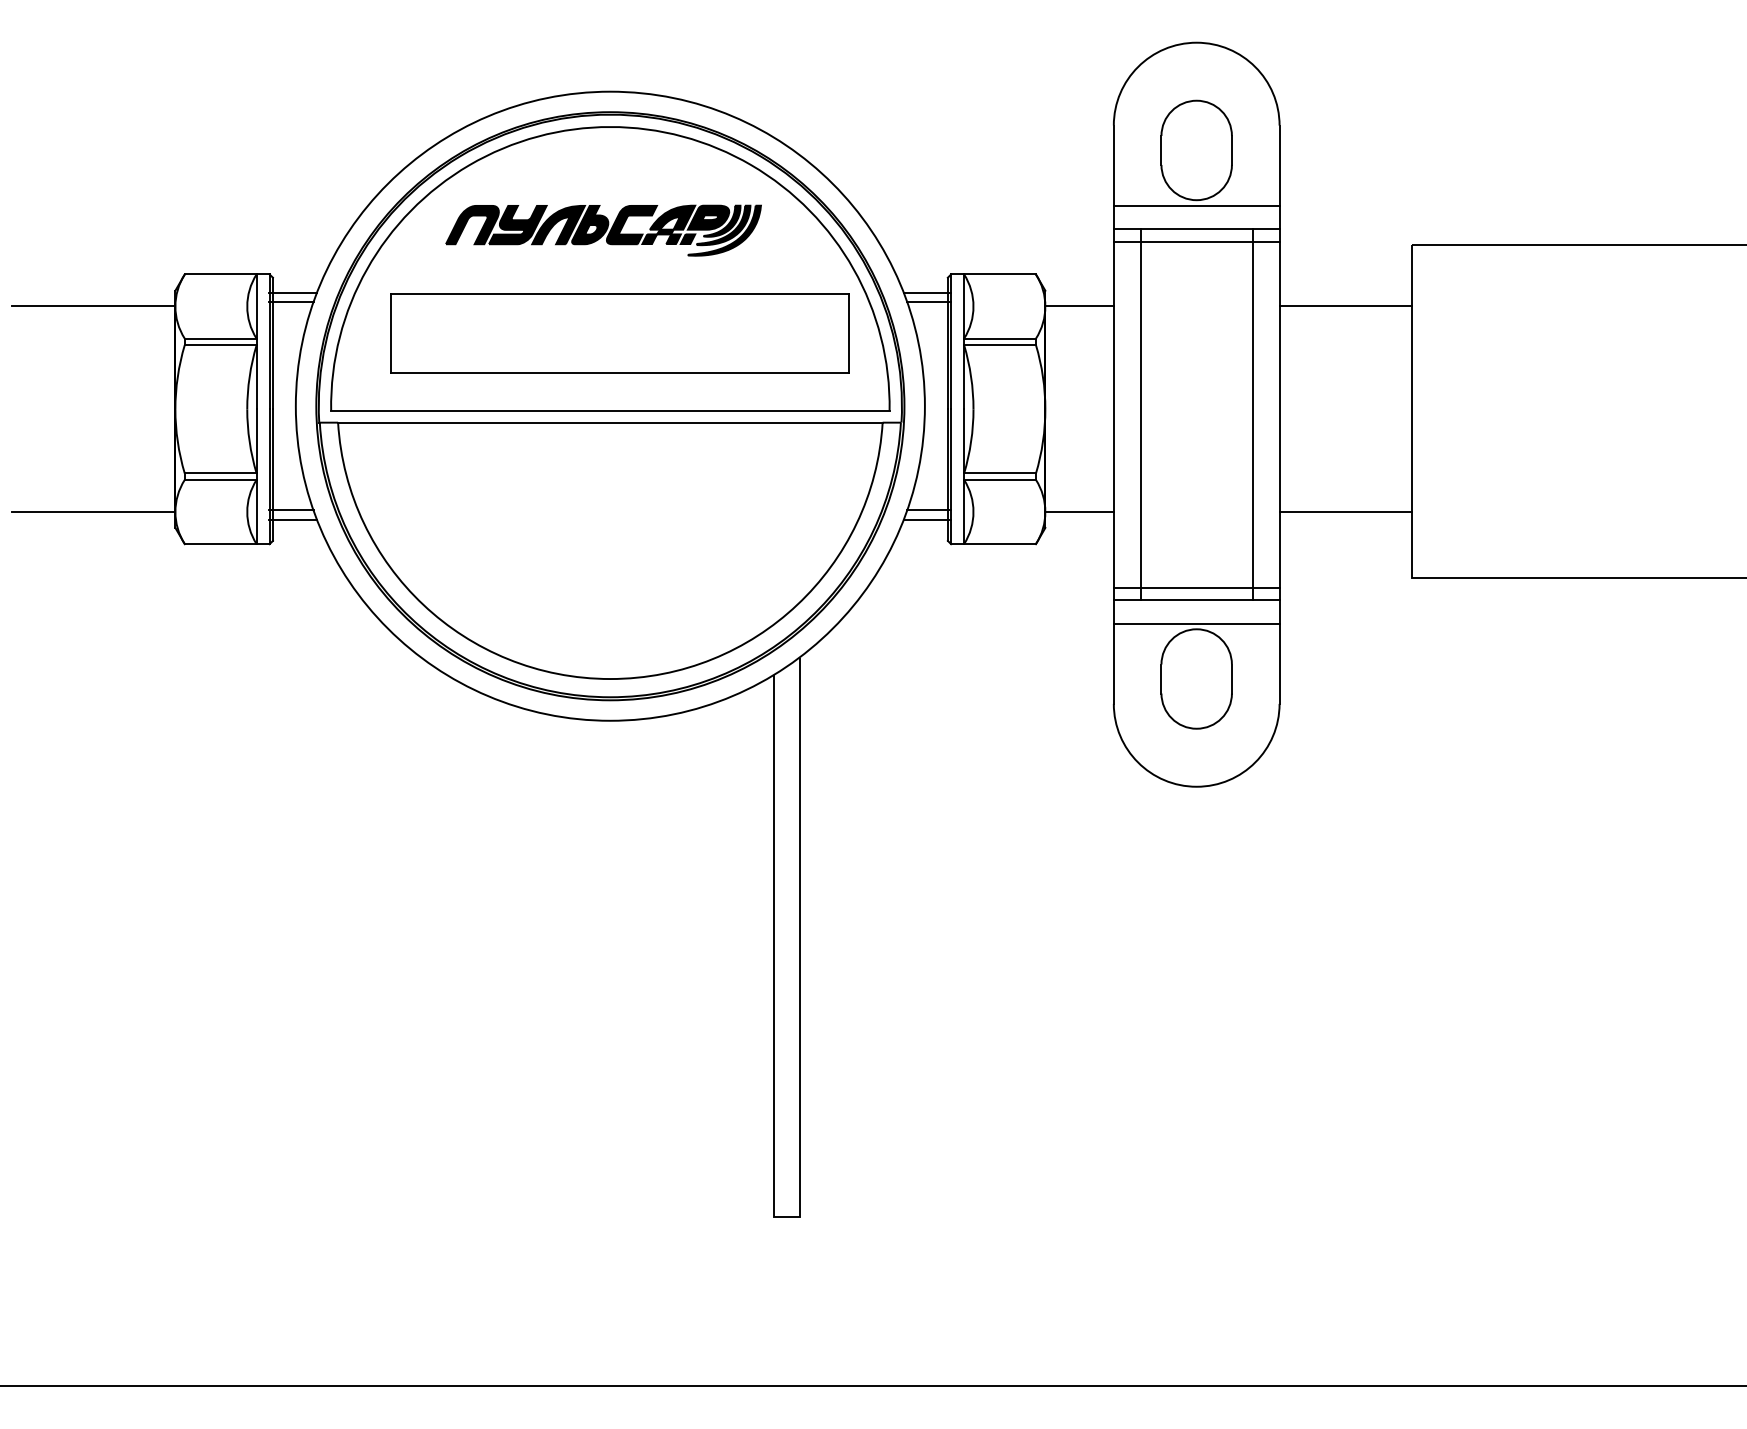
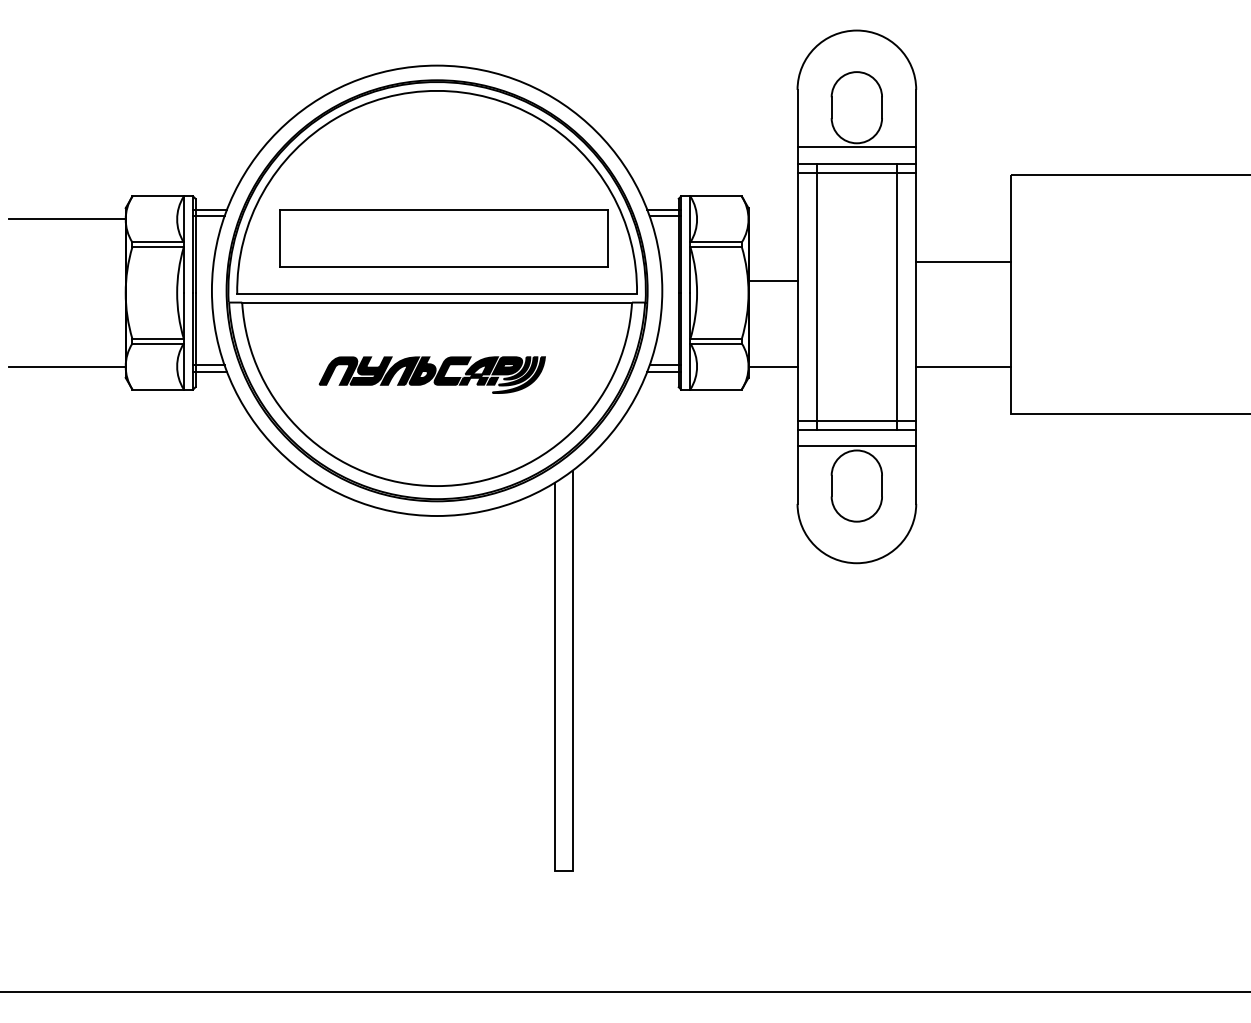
part: (602, 229) -> (431, 374), moved
line: (1078, 306) -> (772, 281), moved
line: (1345, 306) -> (963, 262), moved

